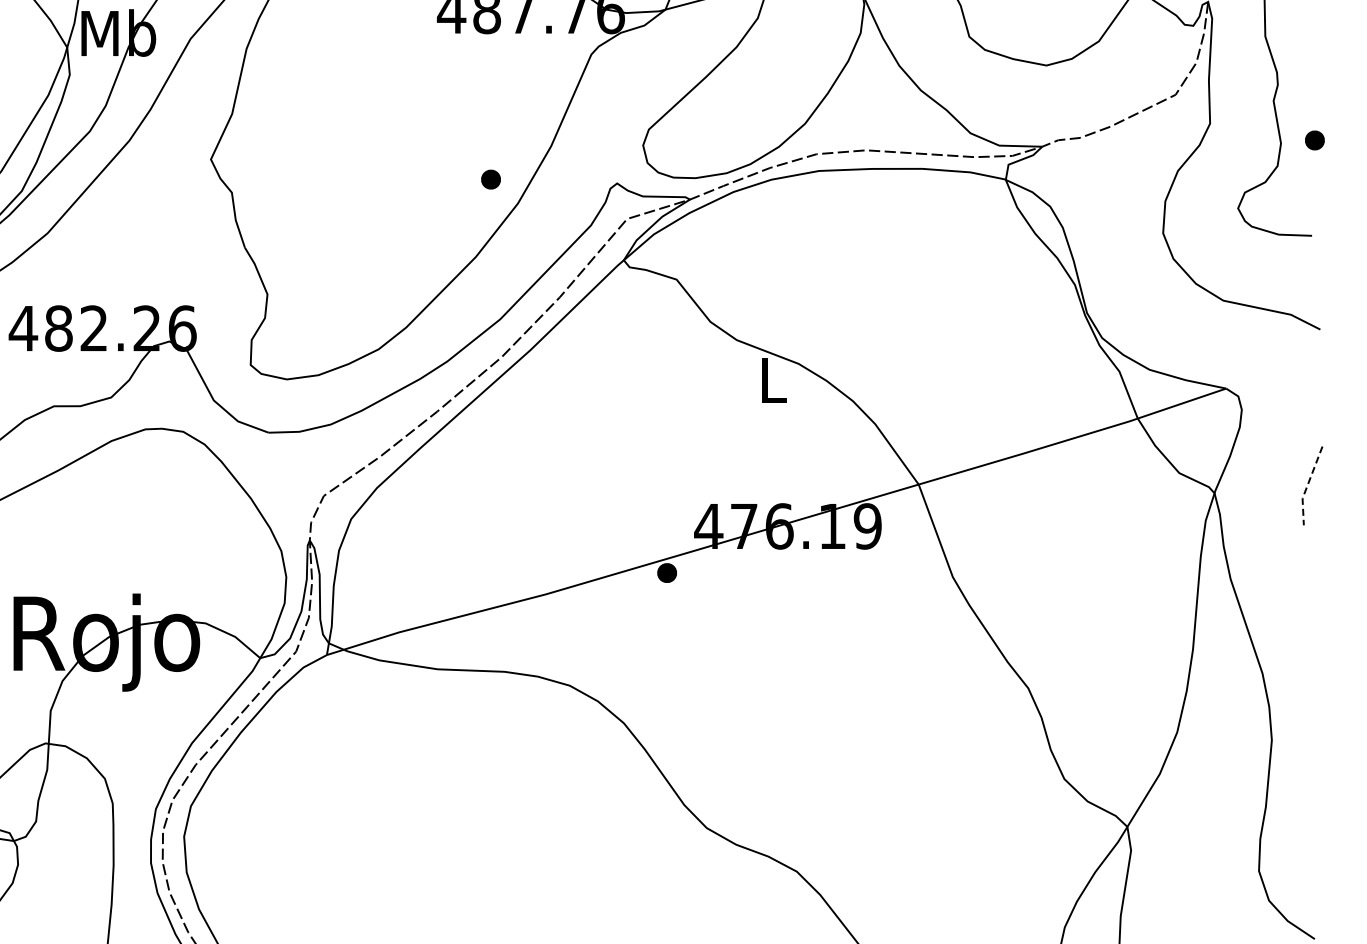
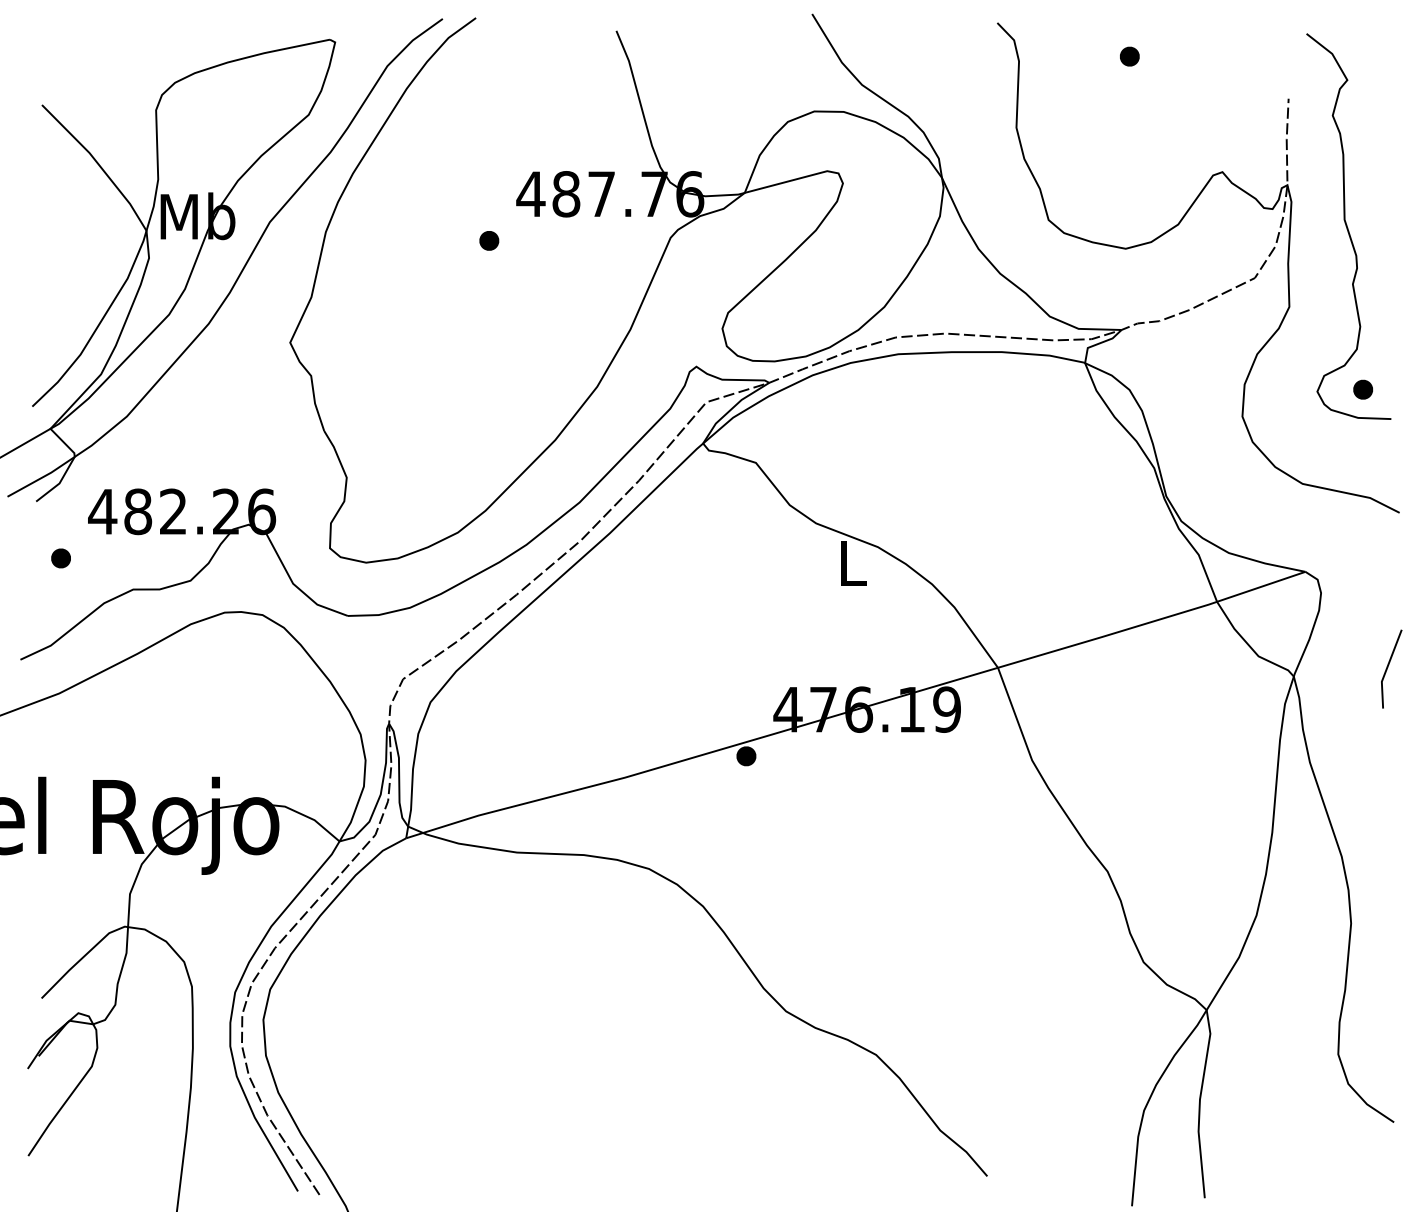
part: (1314, 140) -> (1362, 389), moved
part: (491, 179) -> (489, 240), moved
line: (1307, 485) -> (1386, 668), dashed -> solid

